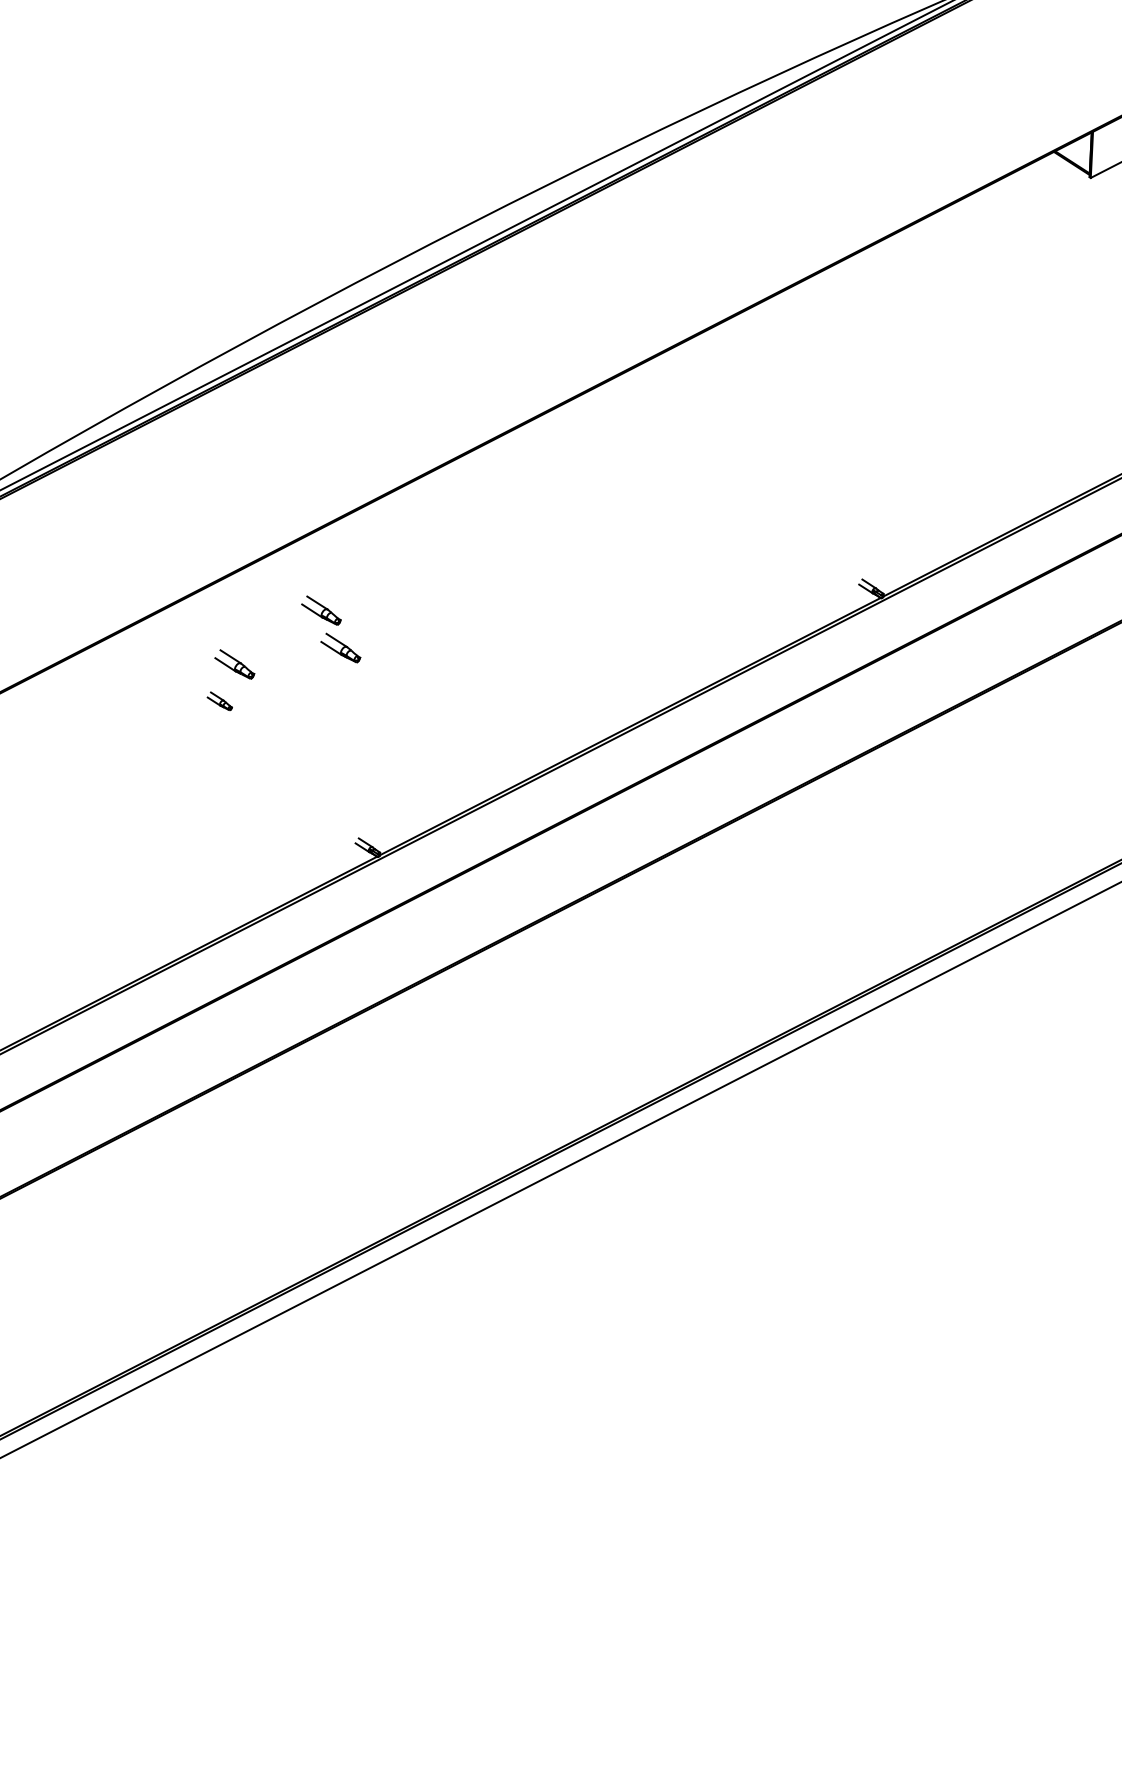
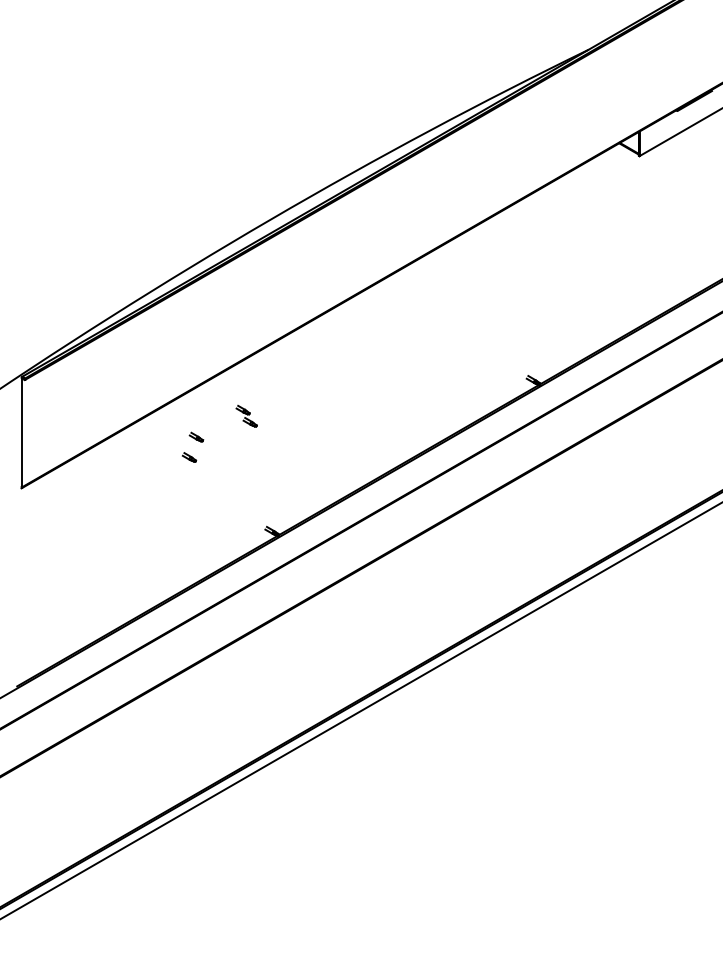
part: (330, 629) -> (246, 416), size x0.62
part: (235, 662) -> (196, 436), size x0.62

